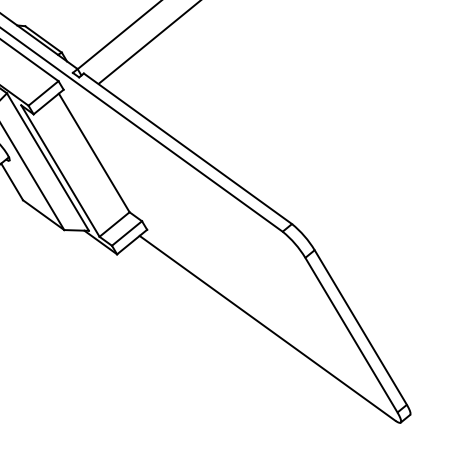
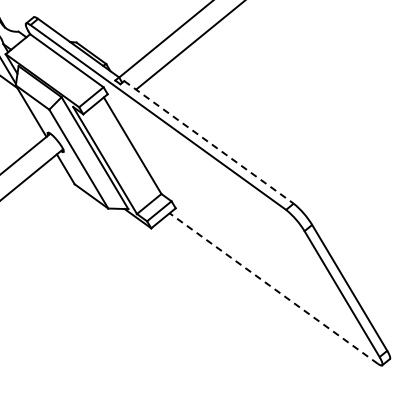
line: (187, 148) -> (208, 142), solid -> dashed
line: (267, 328) -> (273, 288), solid -> dashed

